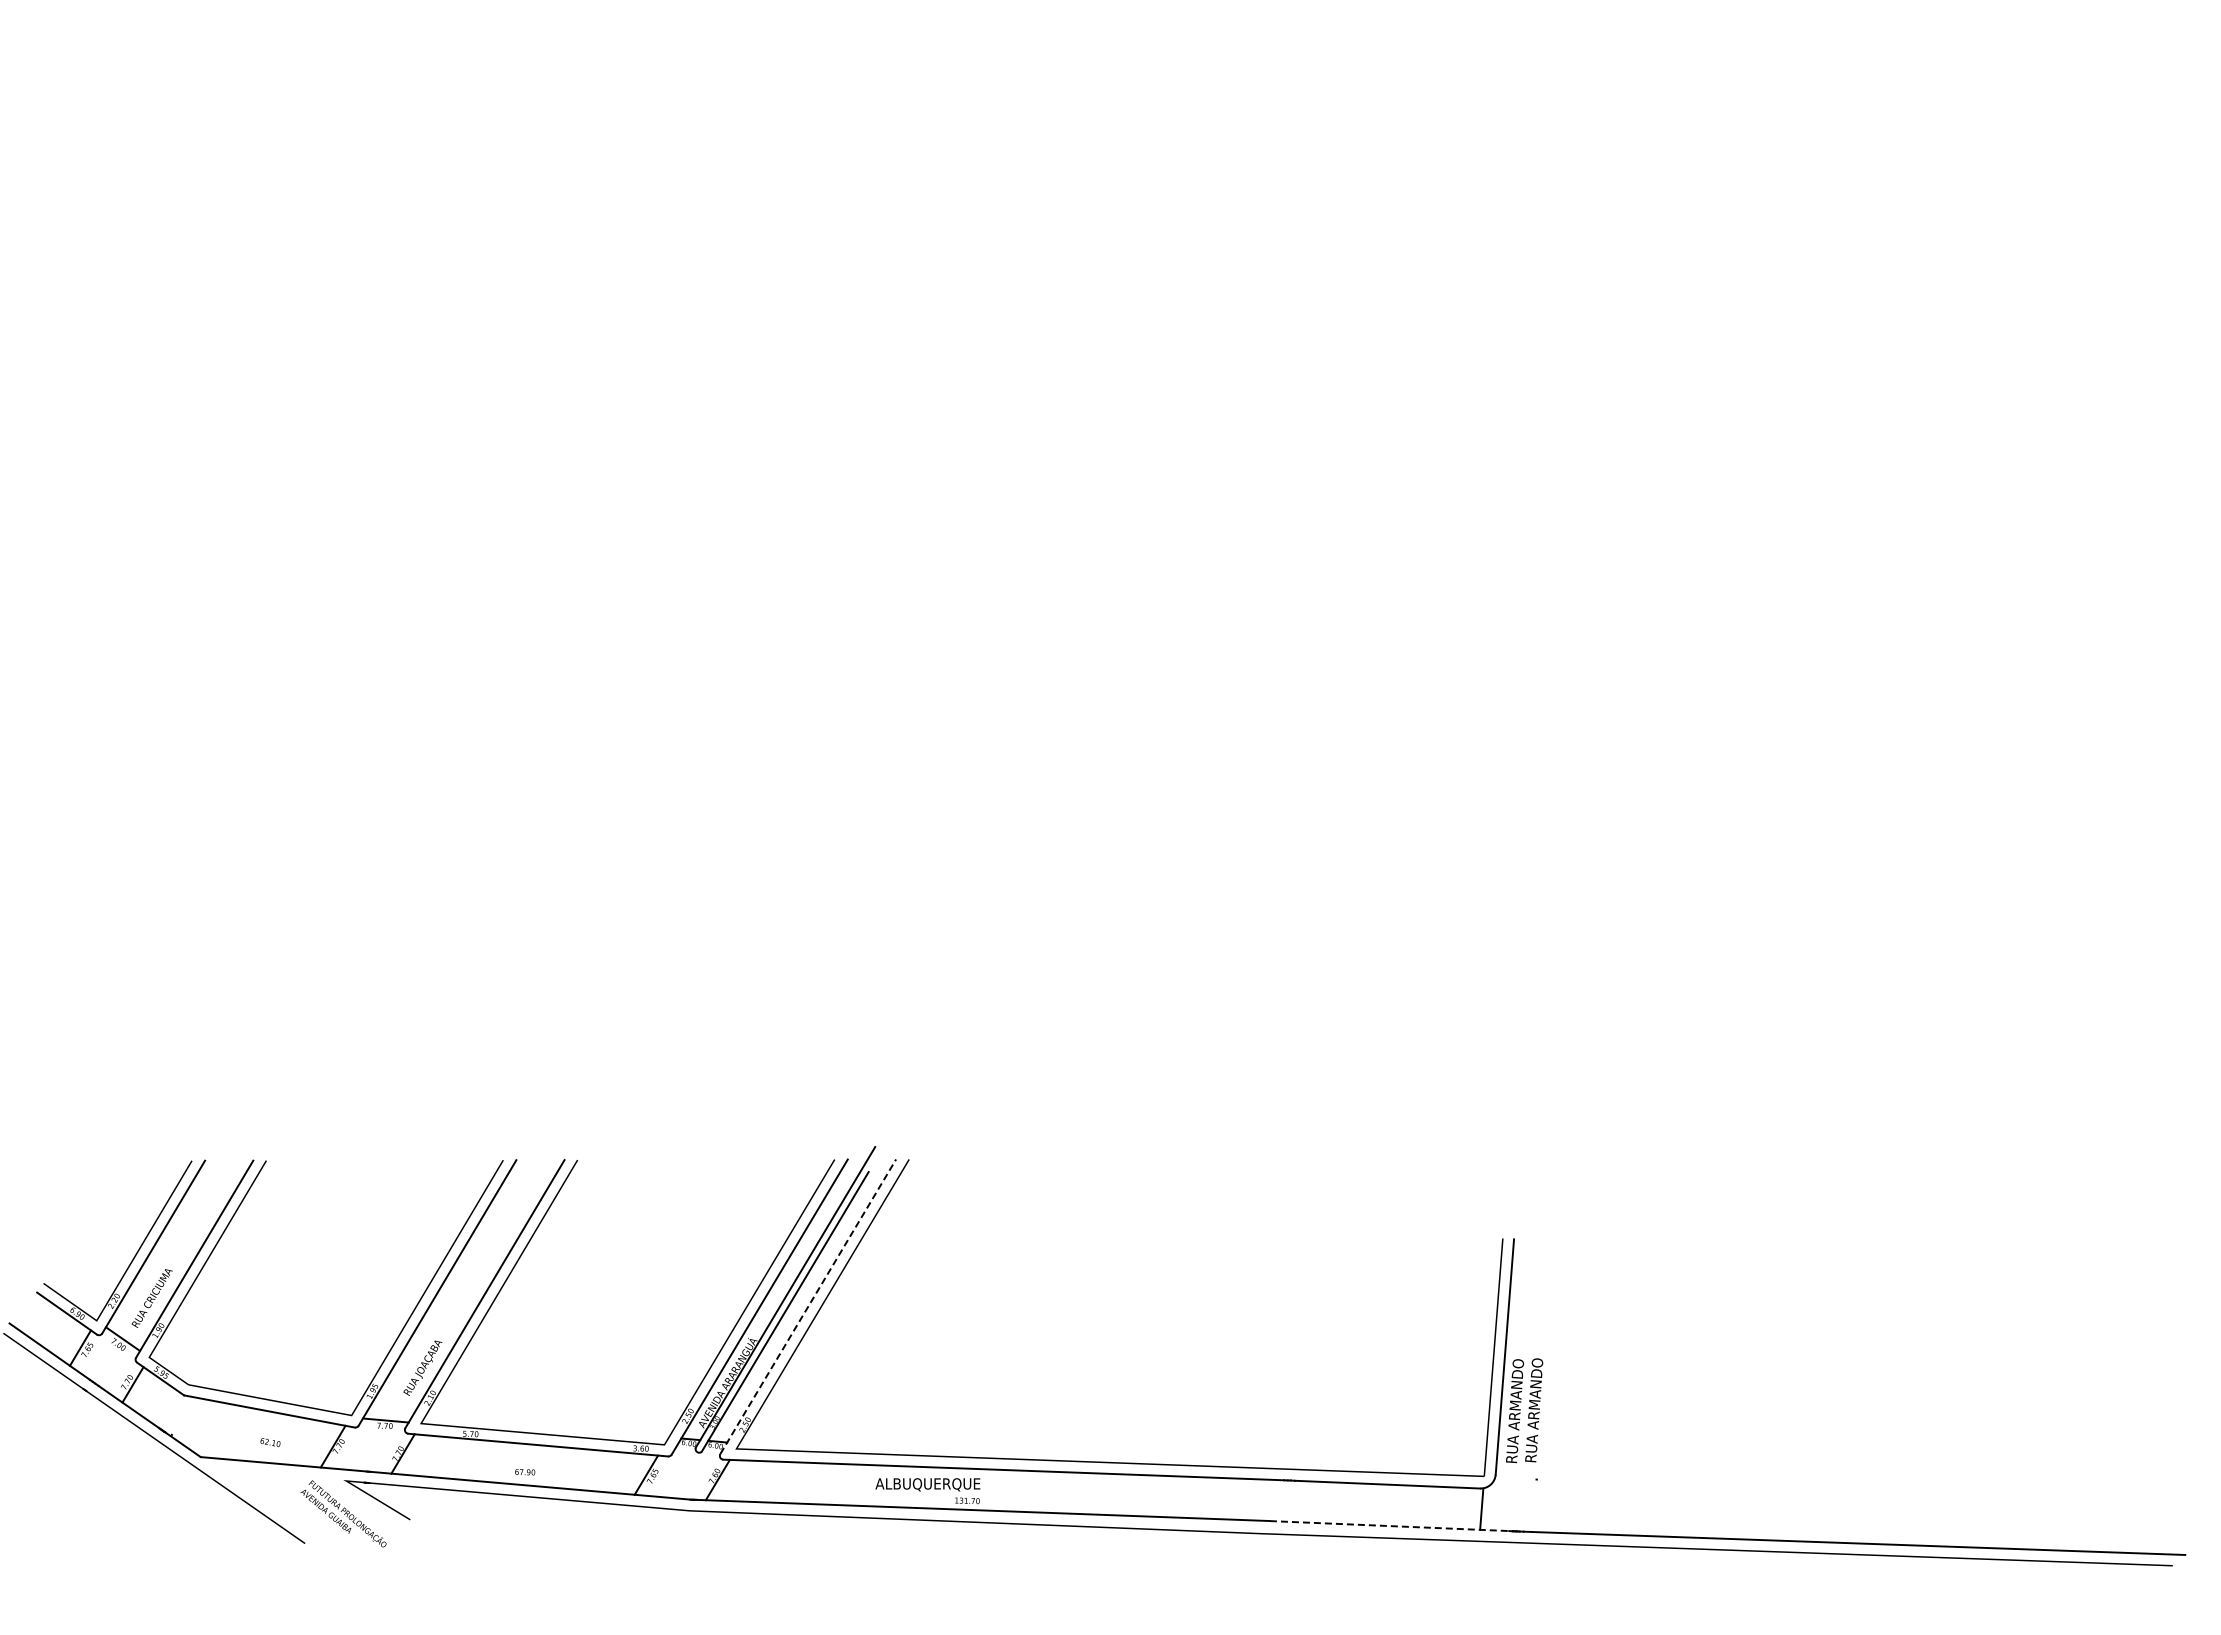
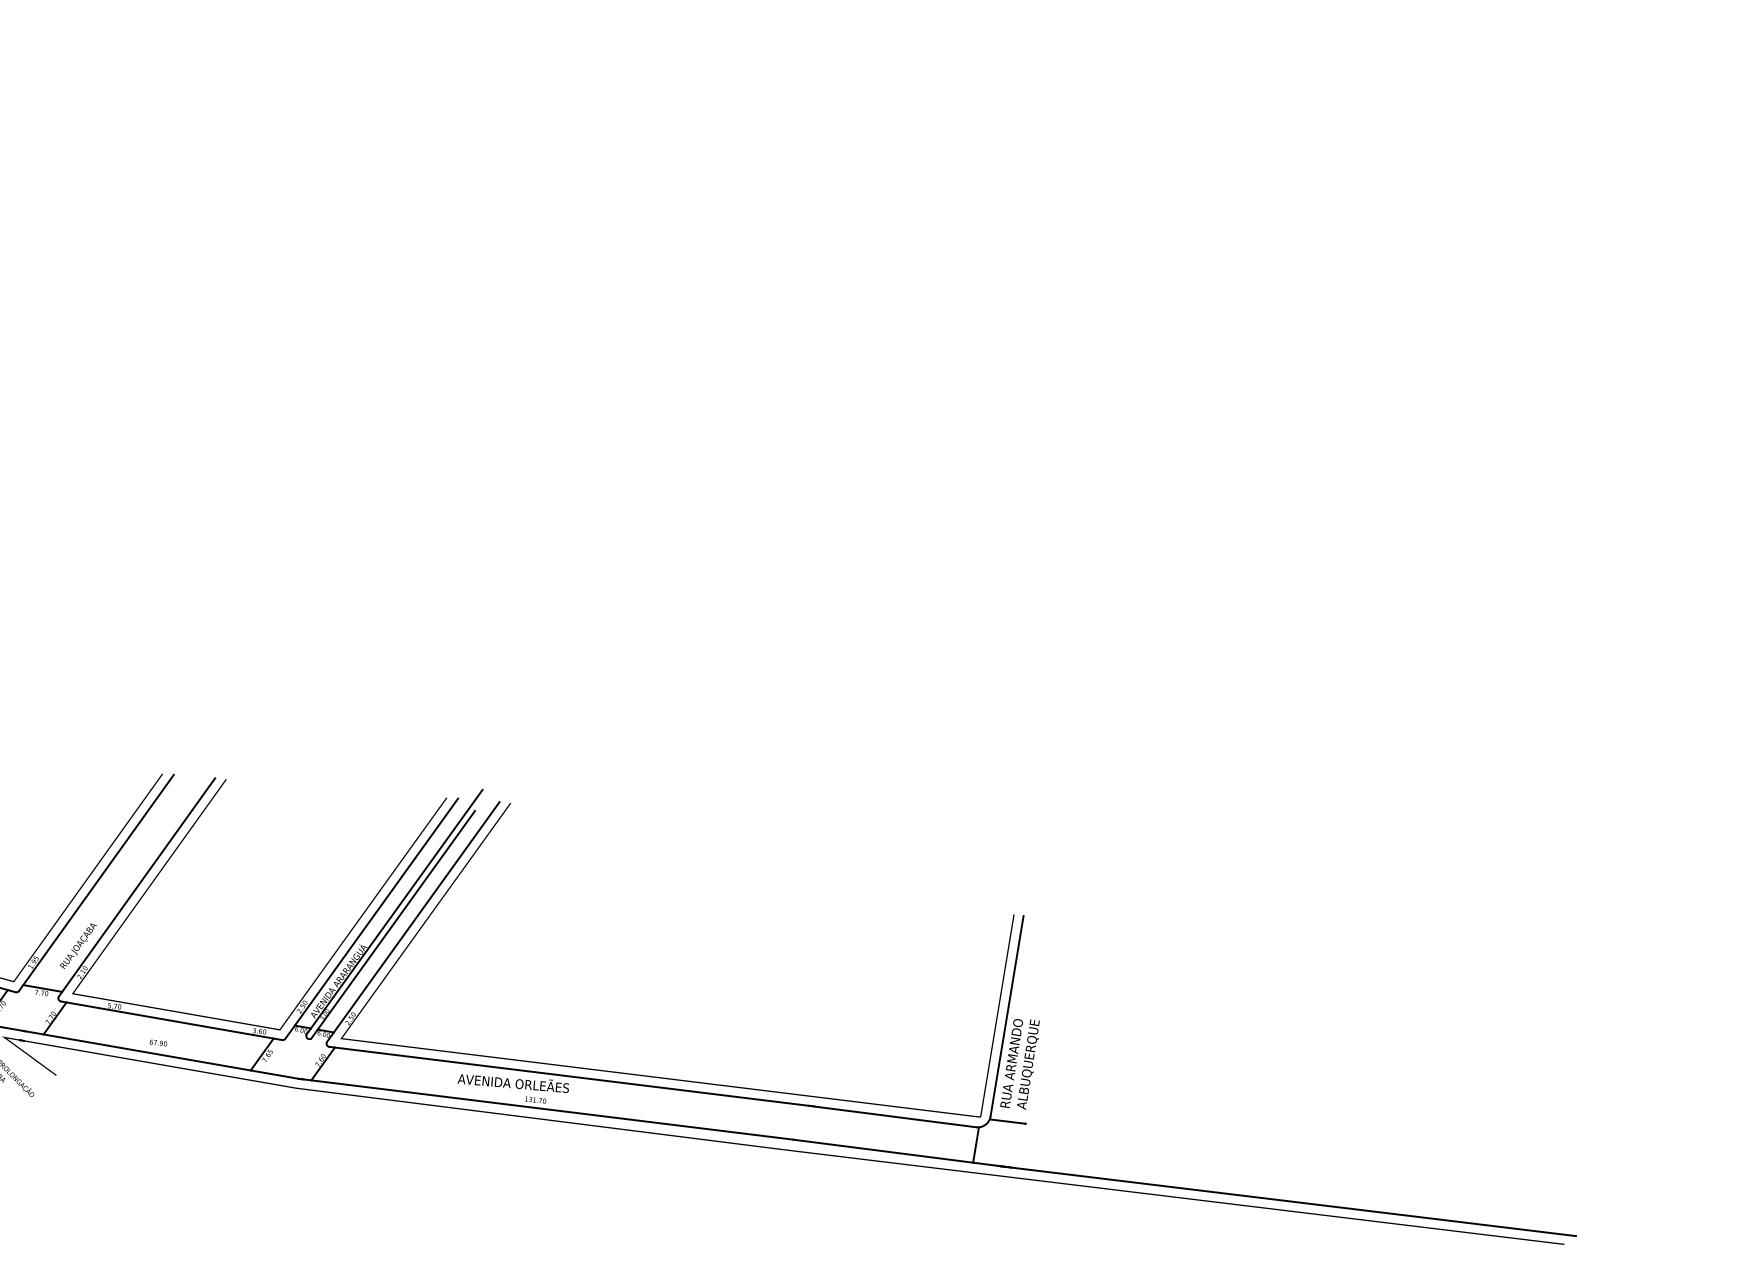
line: (808, 1306) -> (413, 921), dashed -> solid
text: (1534, 1410) -> (1028, 1064), RUA ARMANDO -> ALBUQUERQUE
line: (1515, 1478) -> (1007, 1121), added
text: (945, 1483) -> (518, 1083), ALBUQUERQUE -> AVENIDA ORLEÃES
line: (1397, 1526) -> (902, 1153), dashed -> solid

